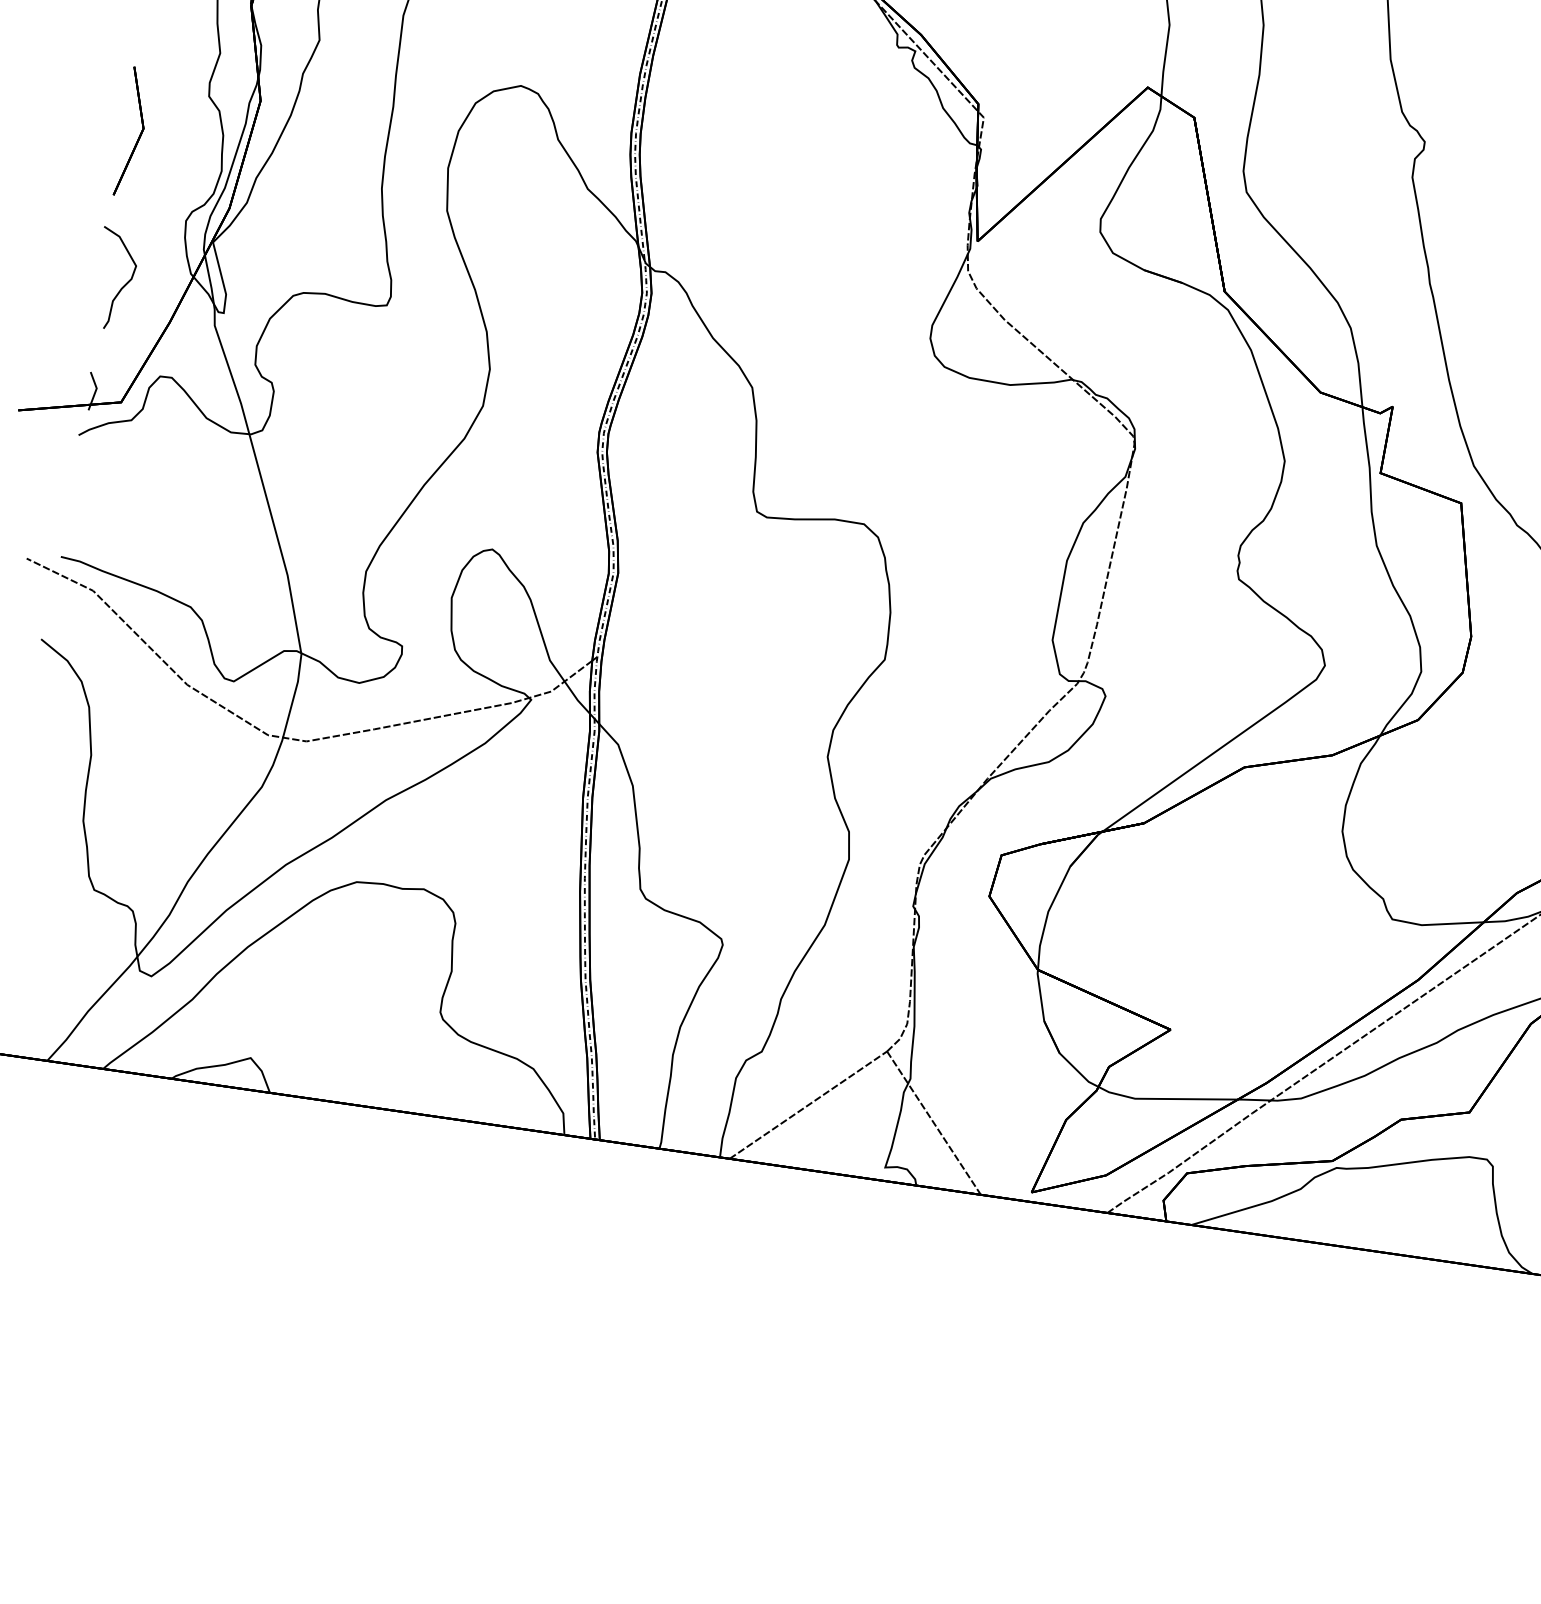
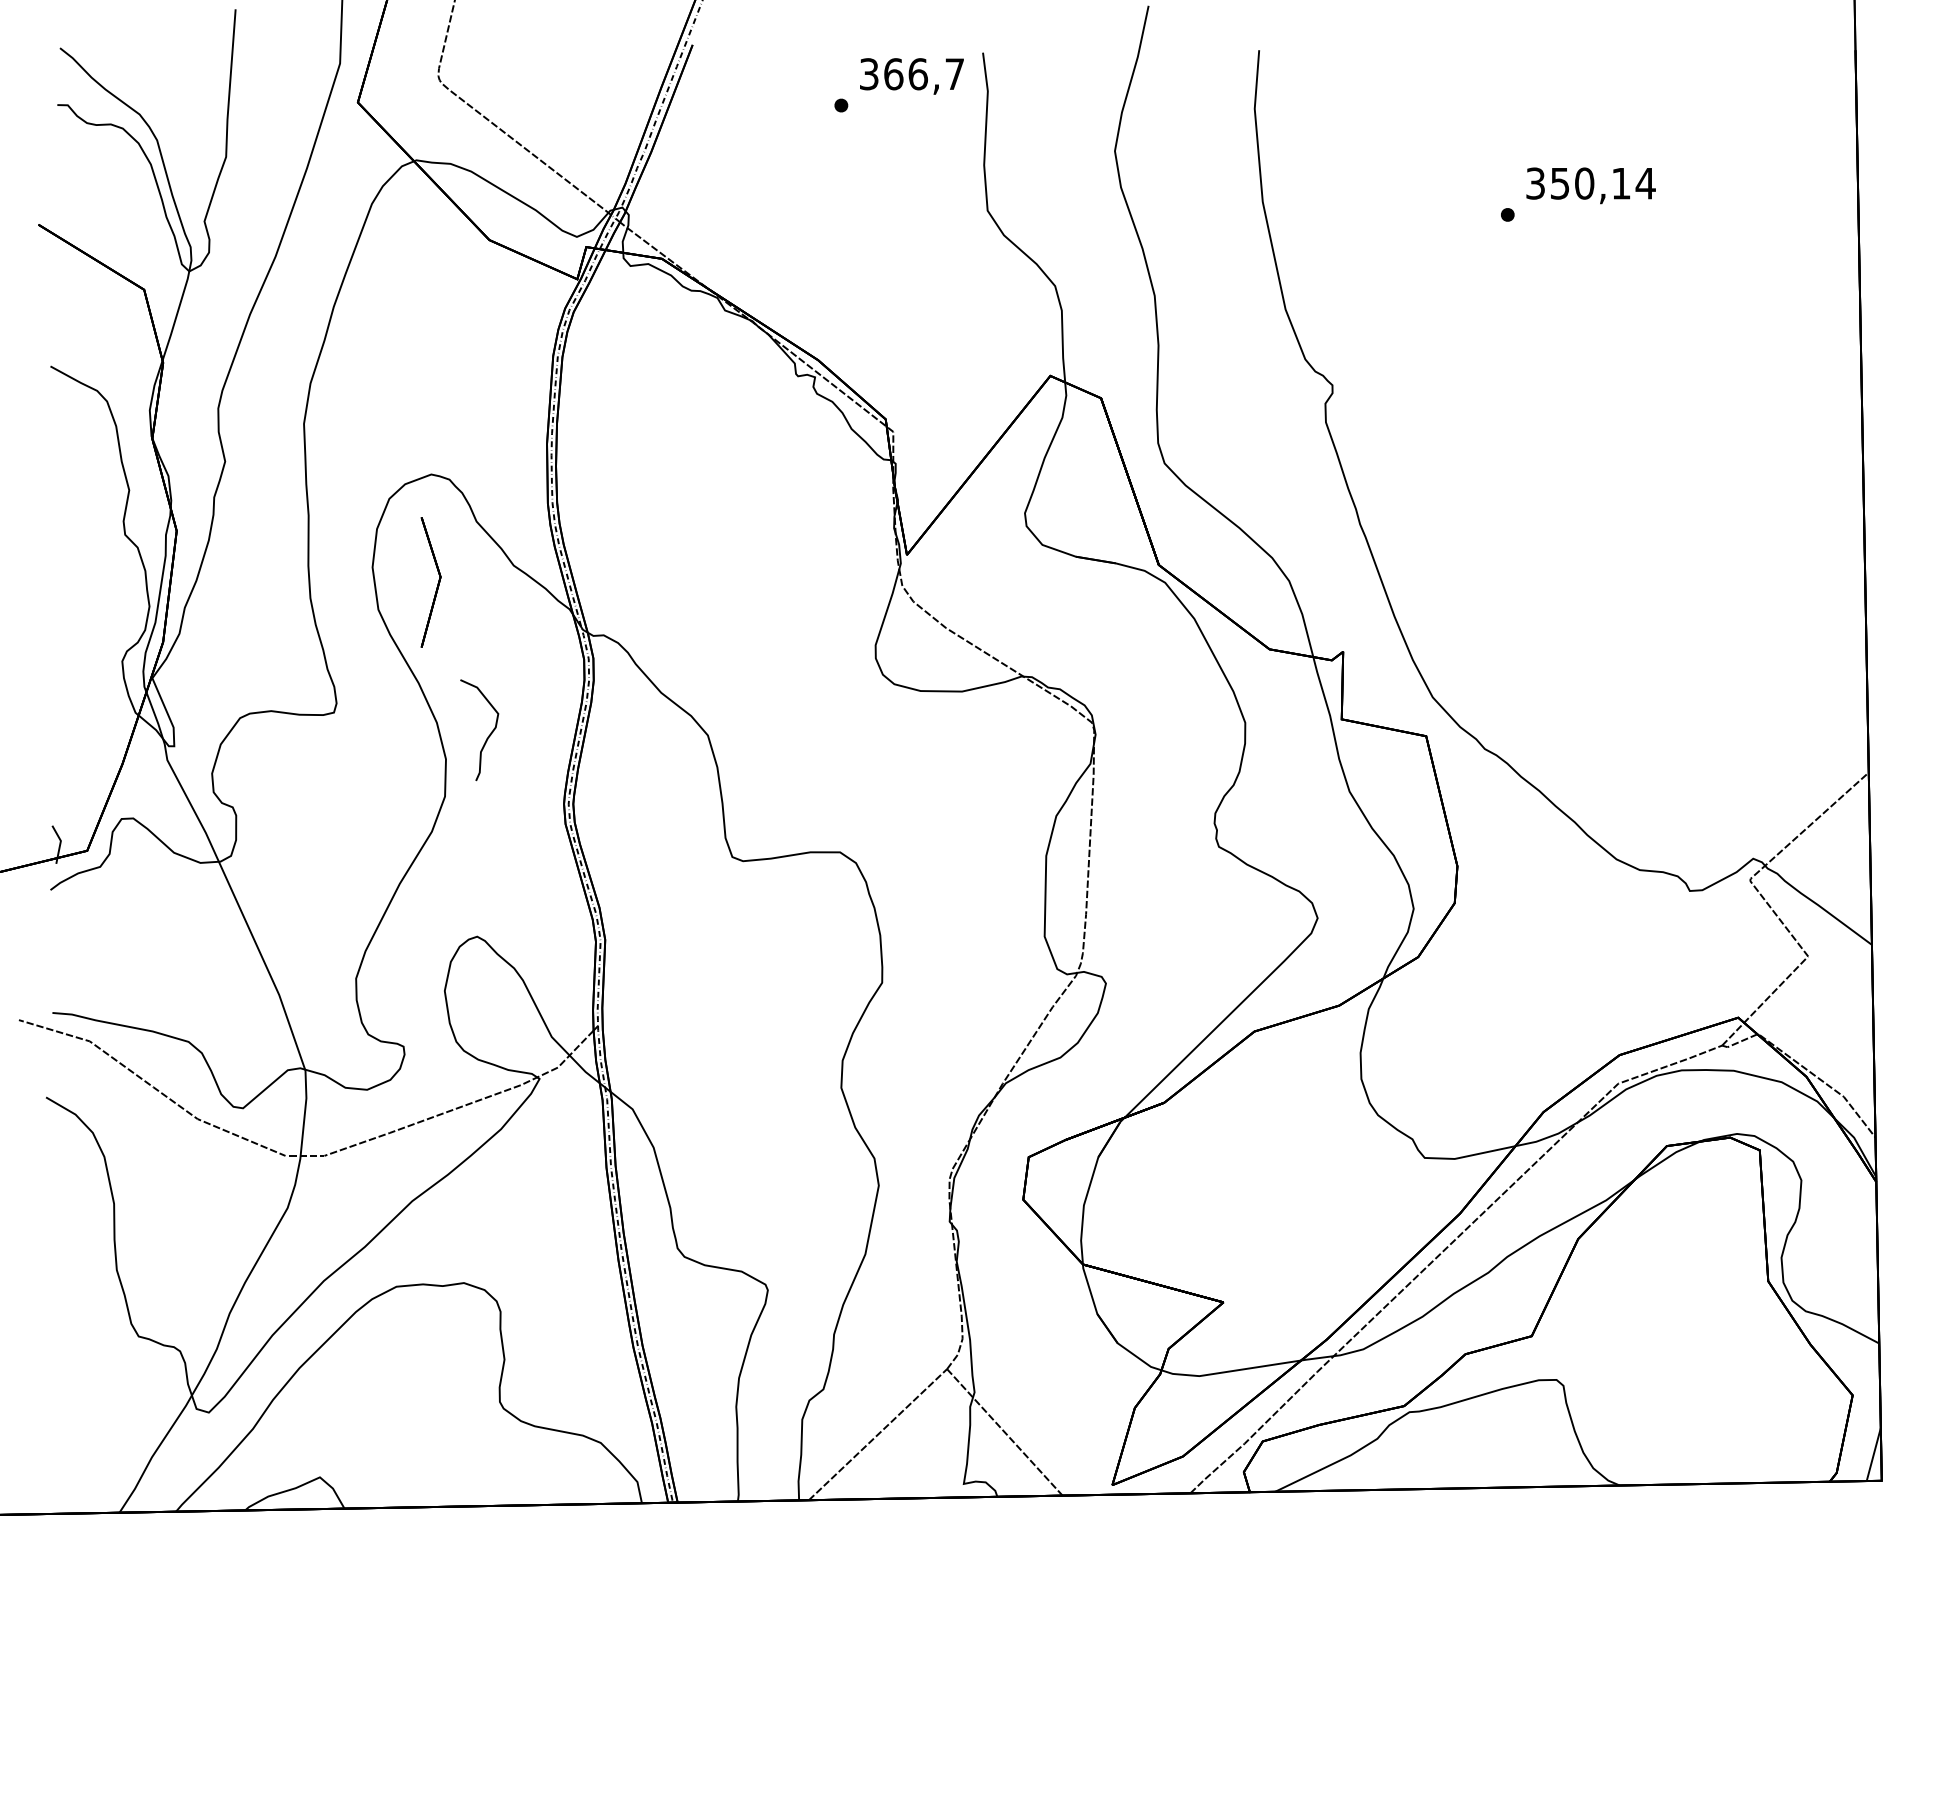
part: (139, 134) -> (437, 583), moved
curve: (123, 285) -> (488, 735), moved

